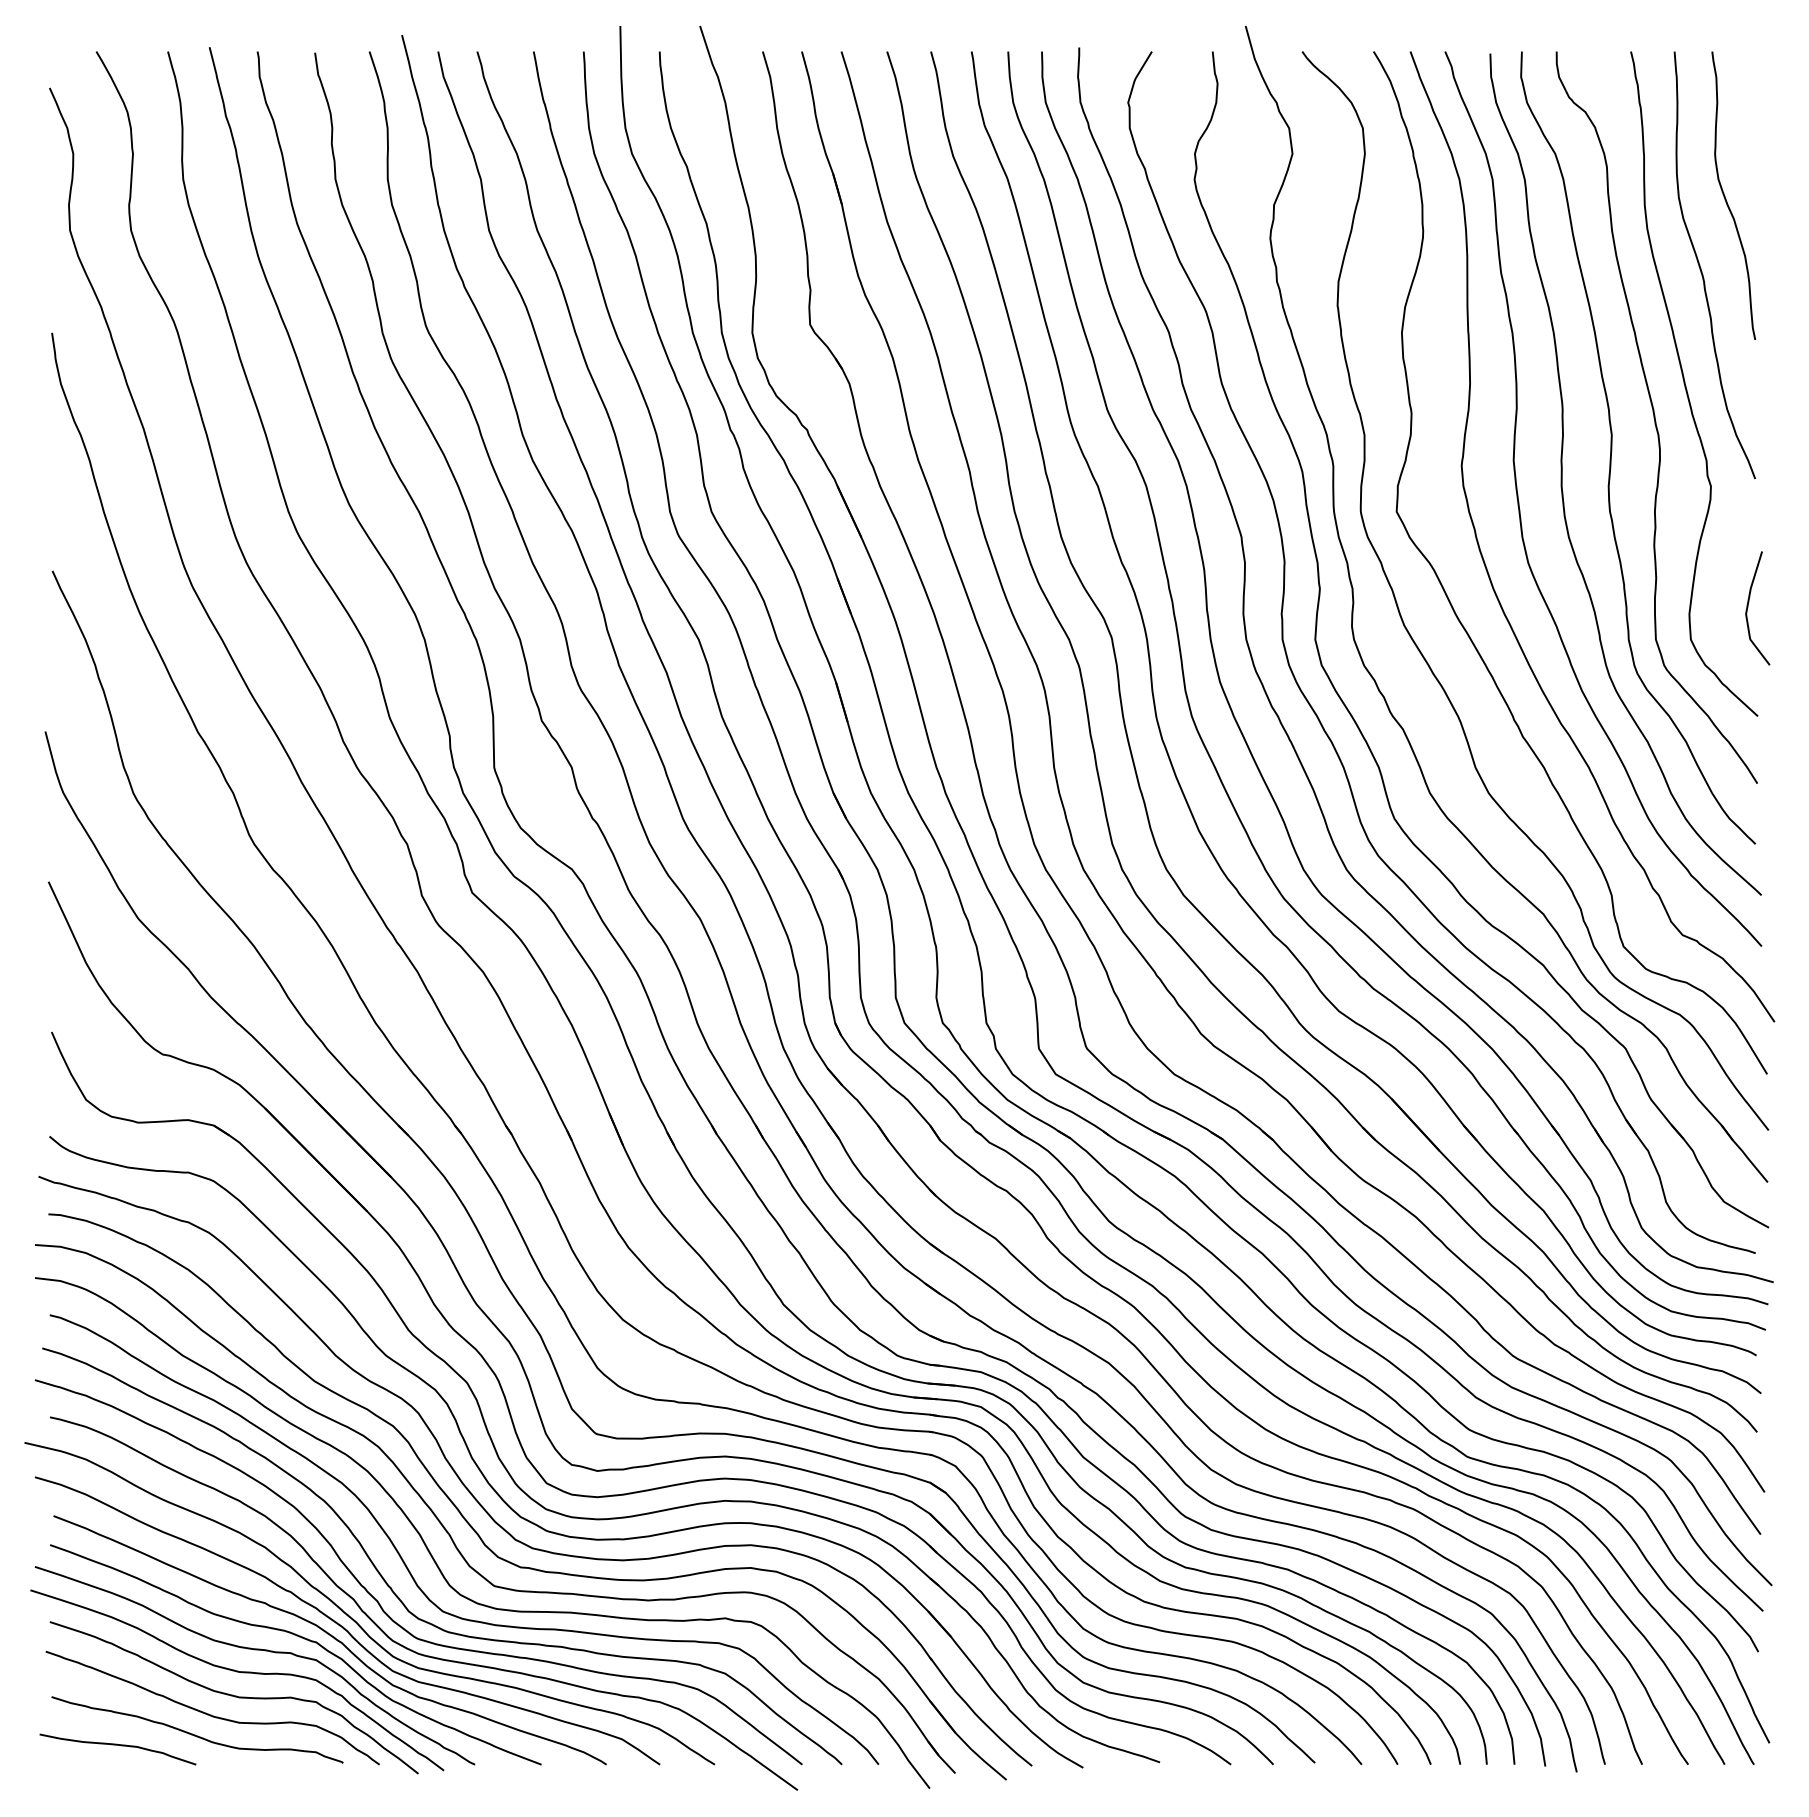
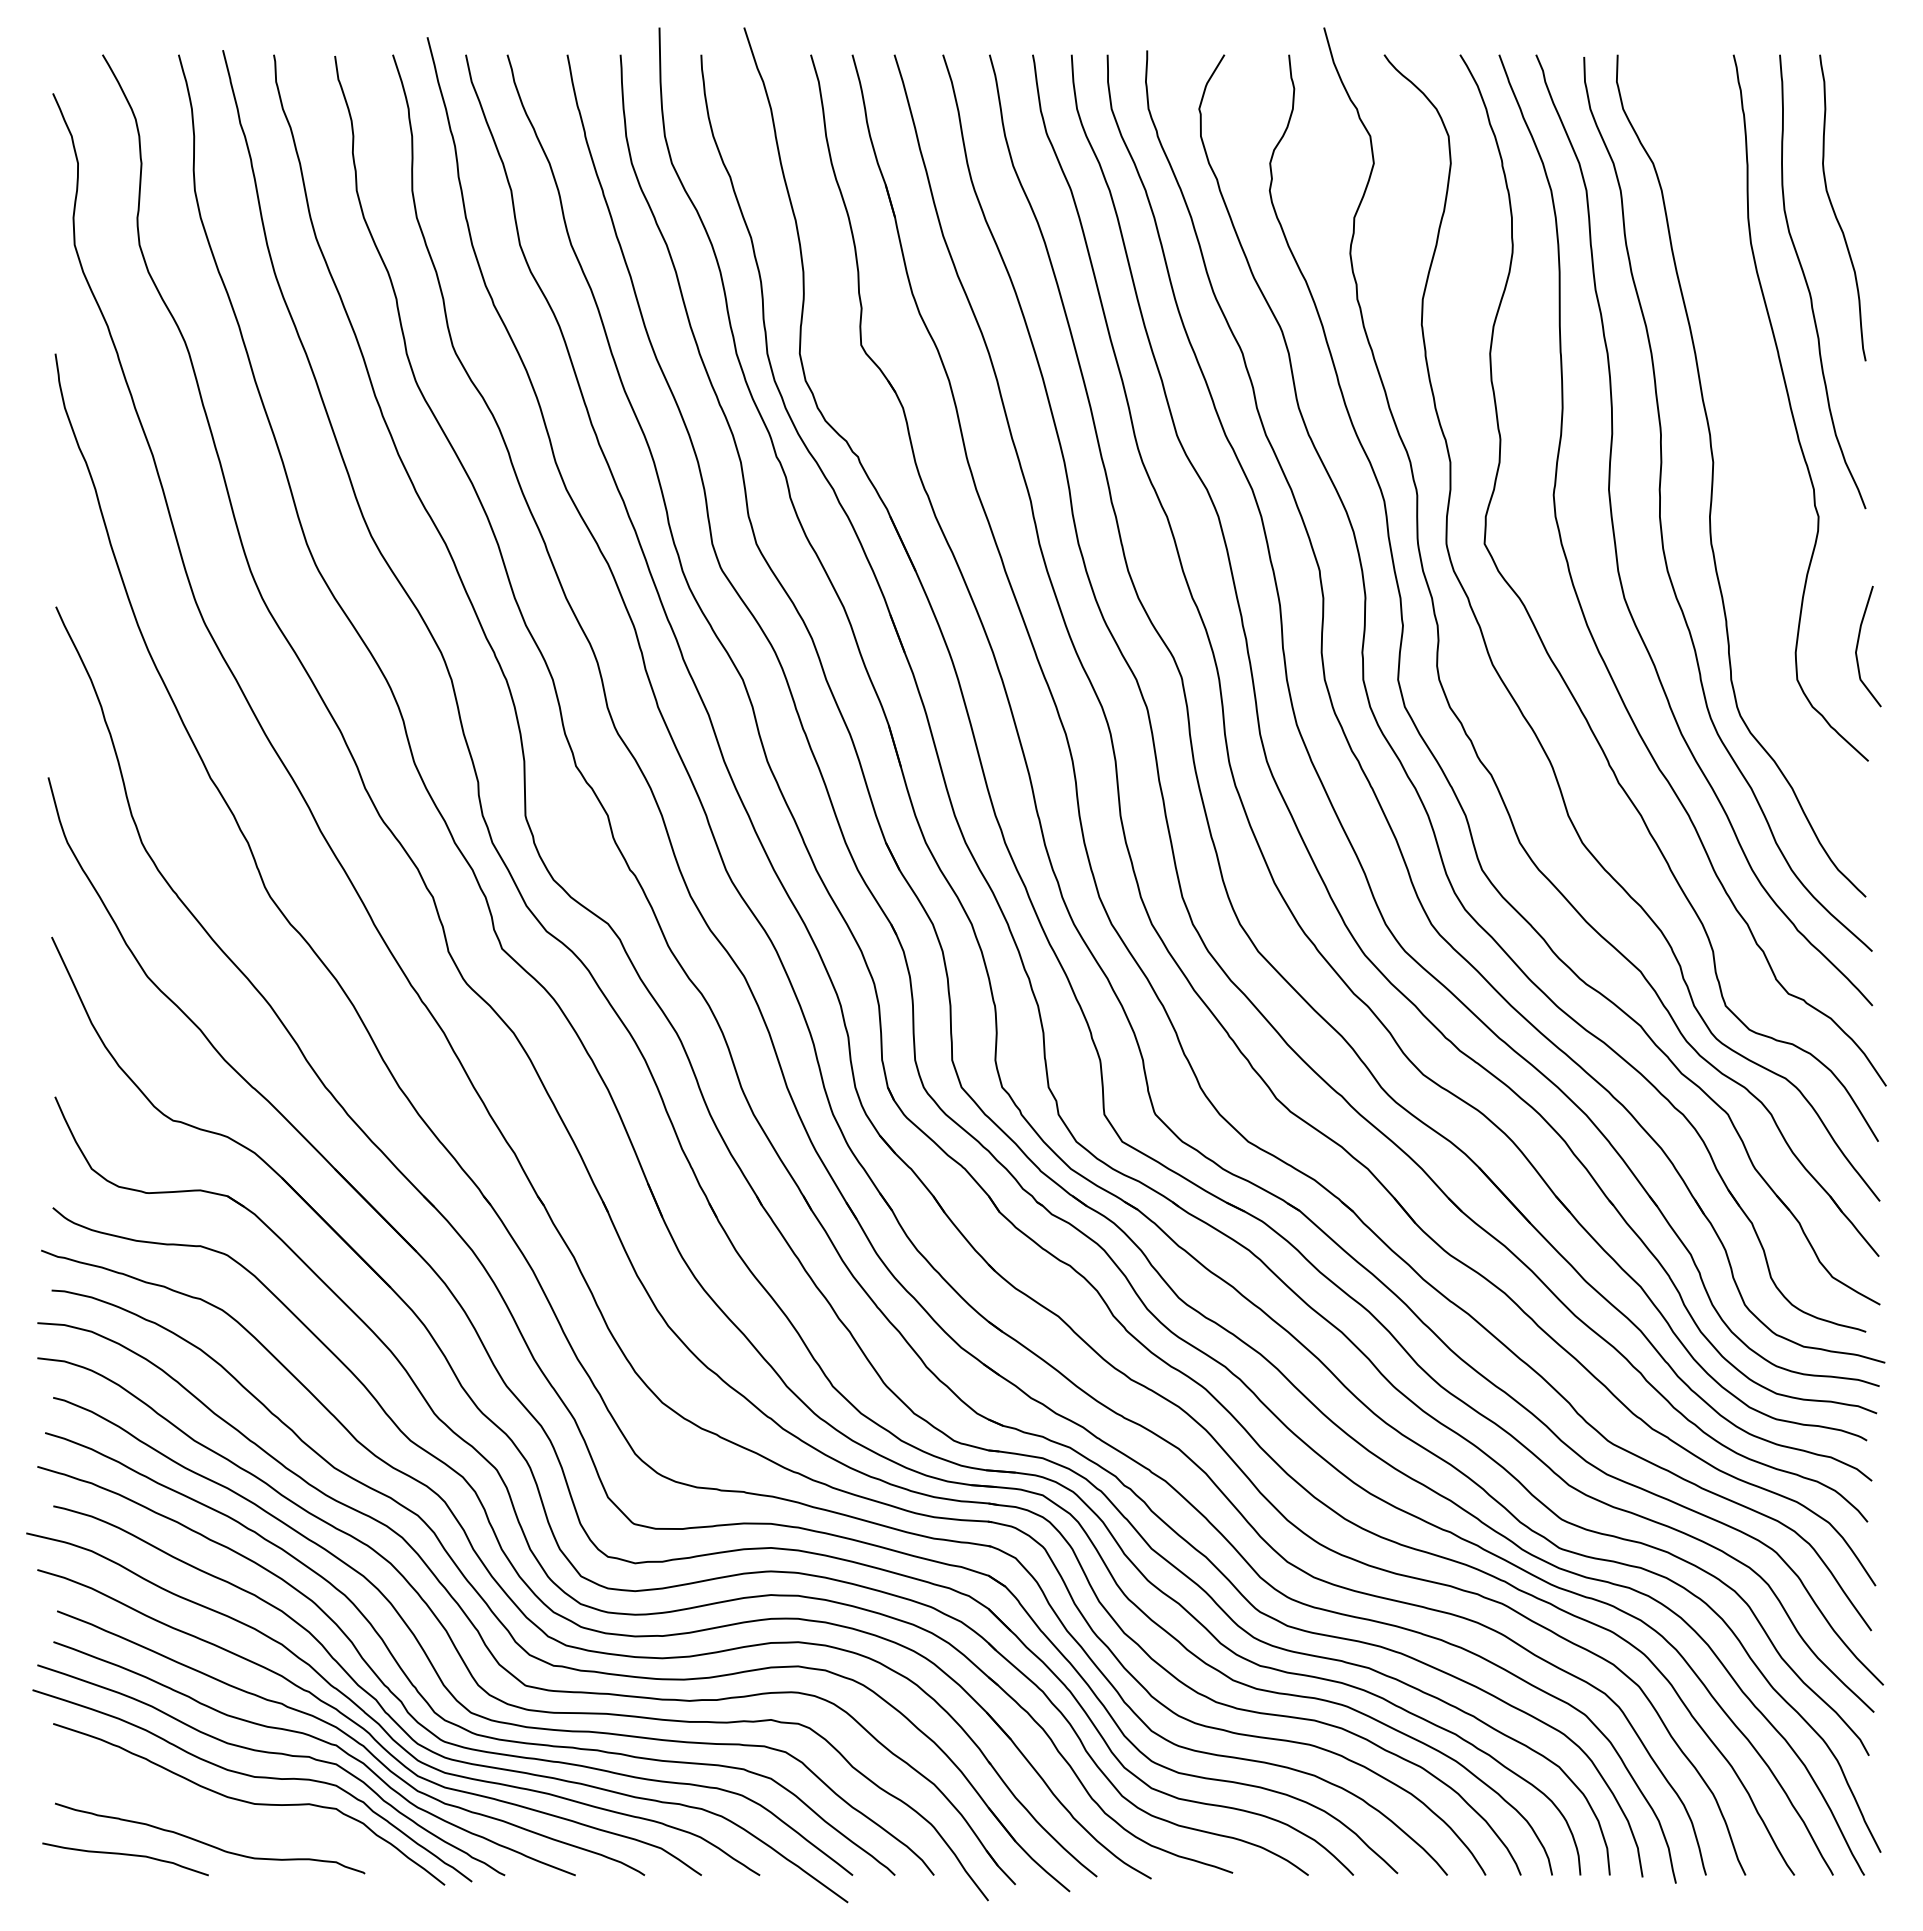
curve: (1655, 417) -> (1759, 443), removed
curve: (209, 1713) -> (222, 1821), removed

